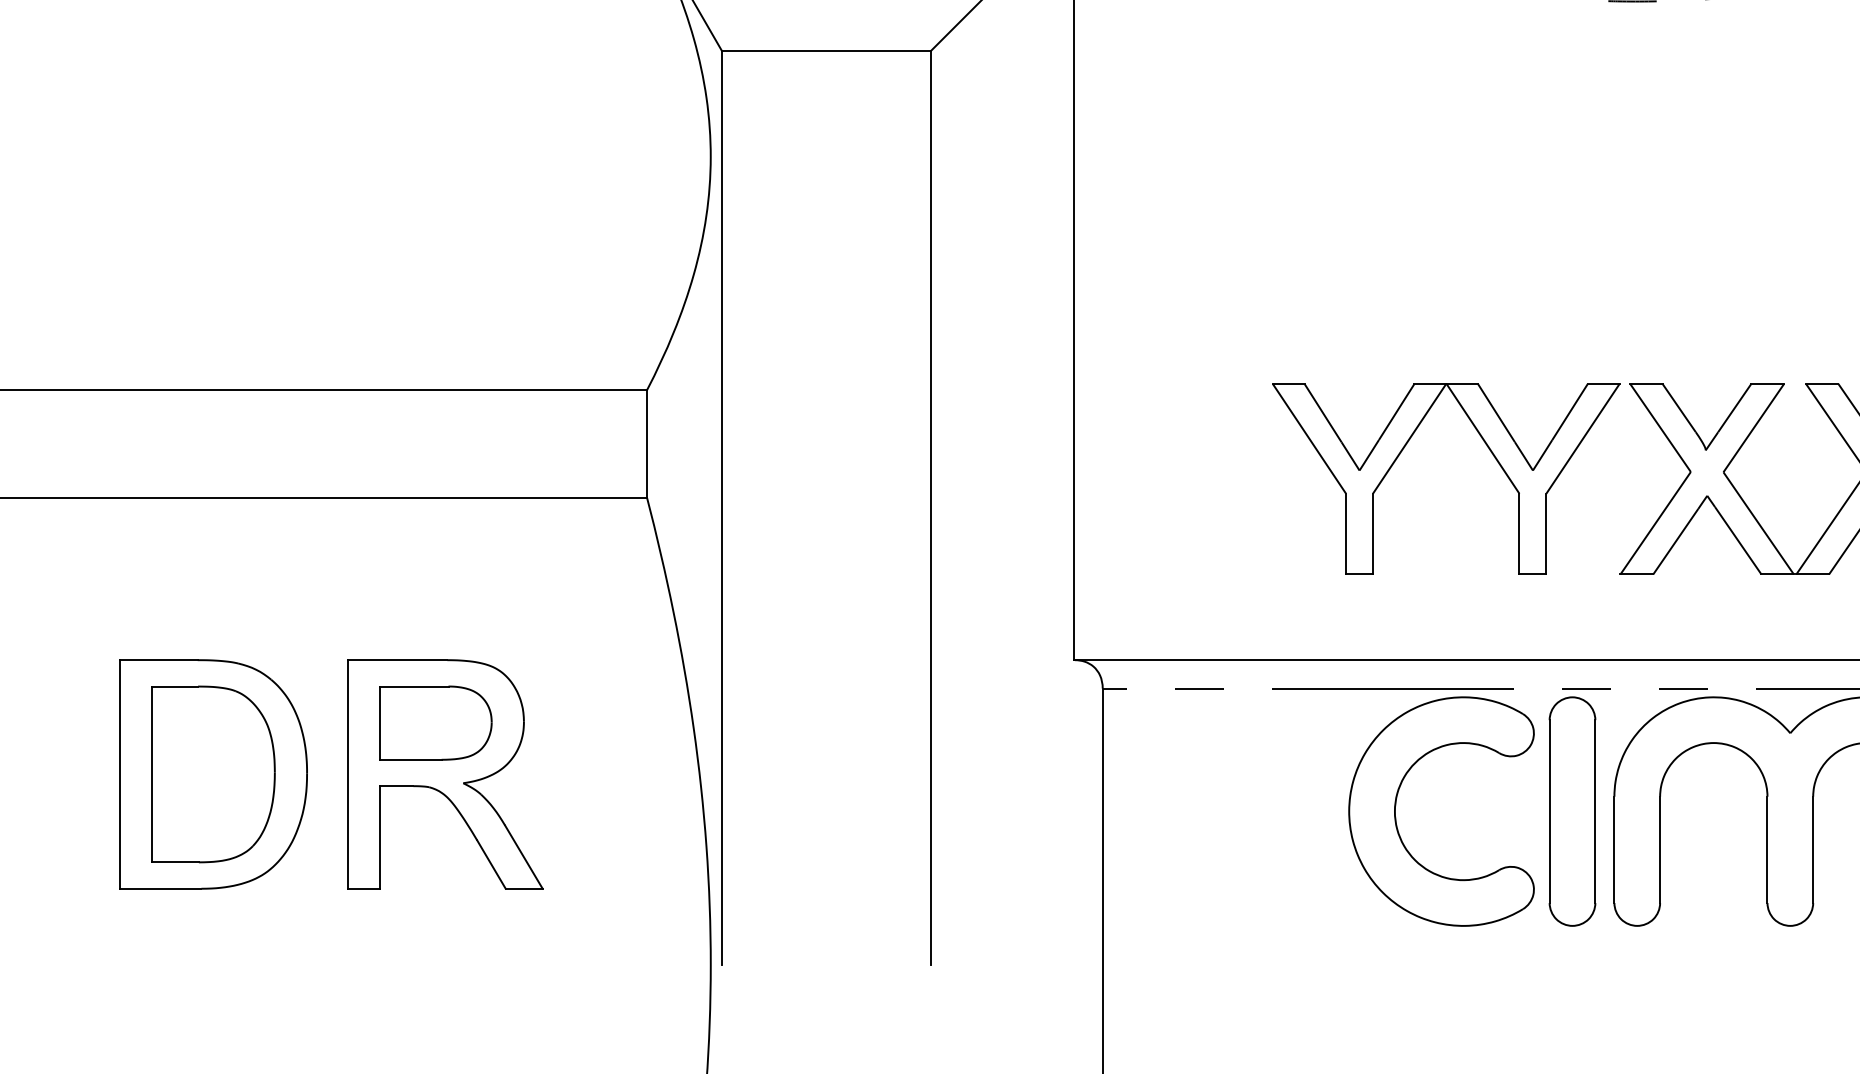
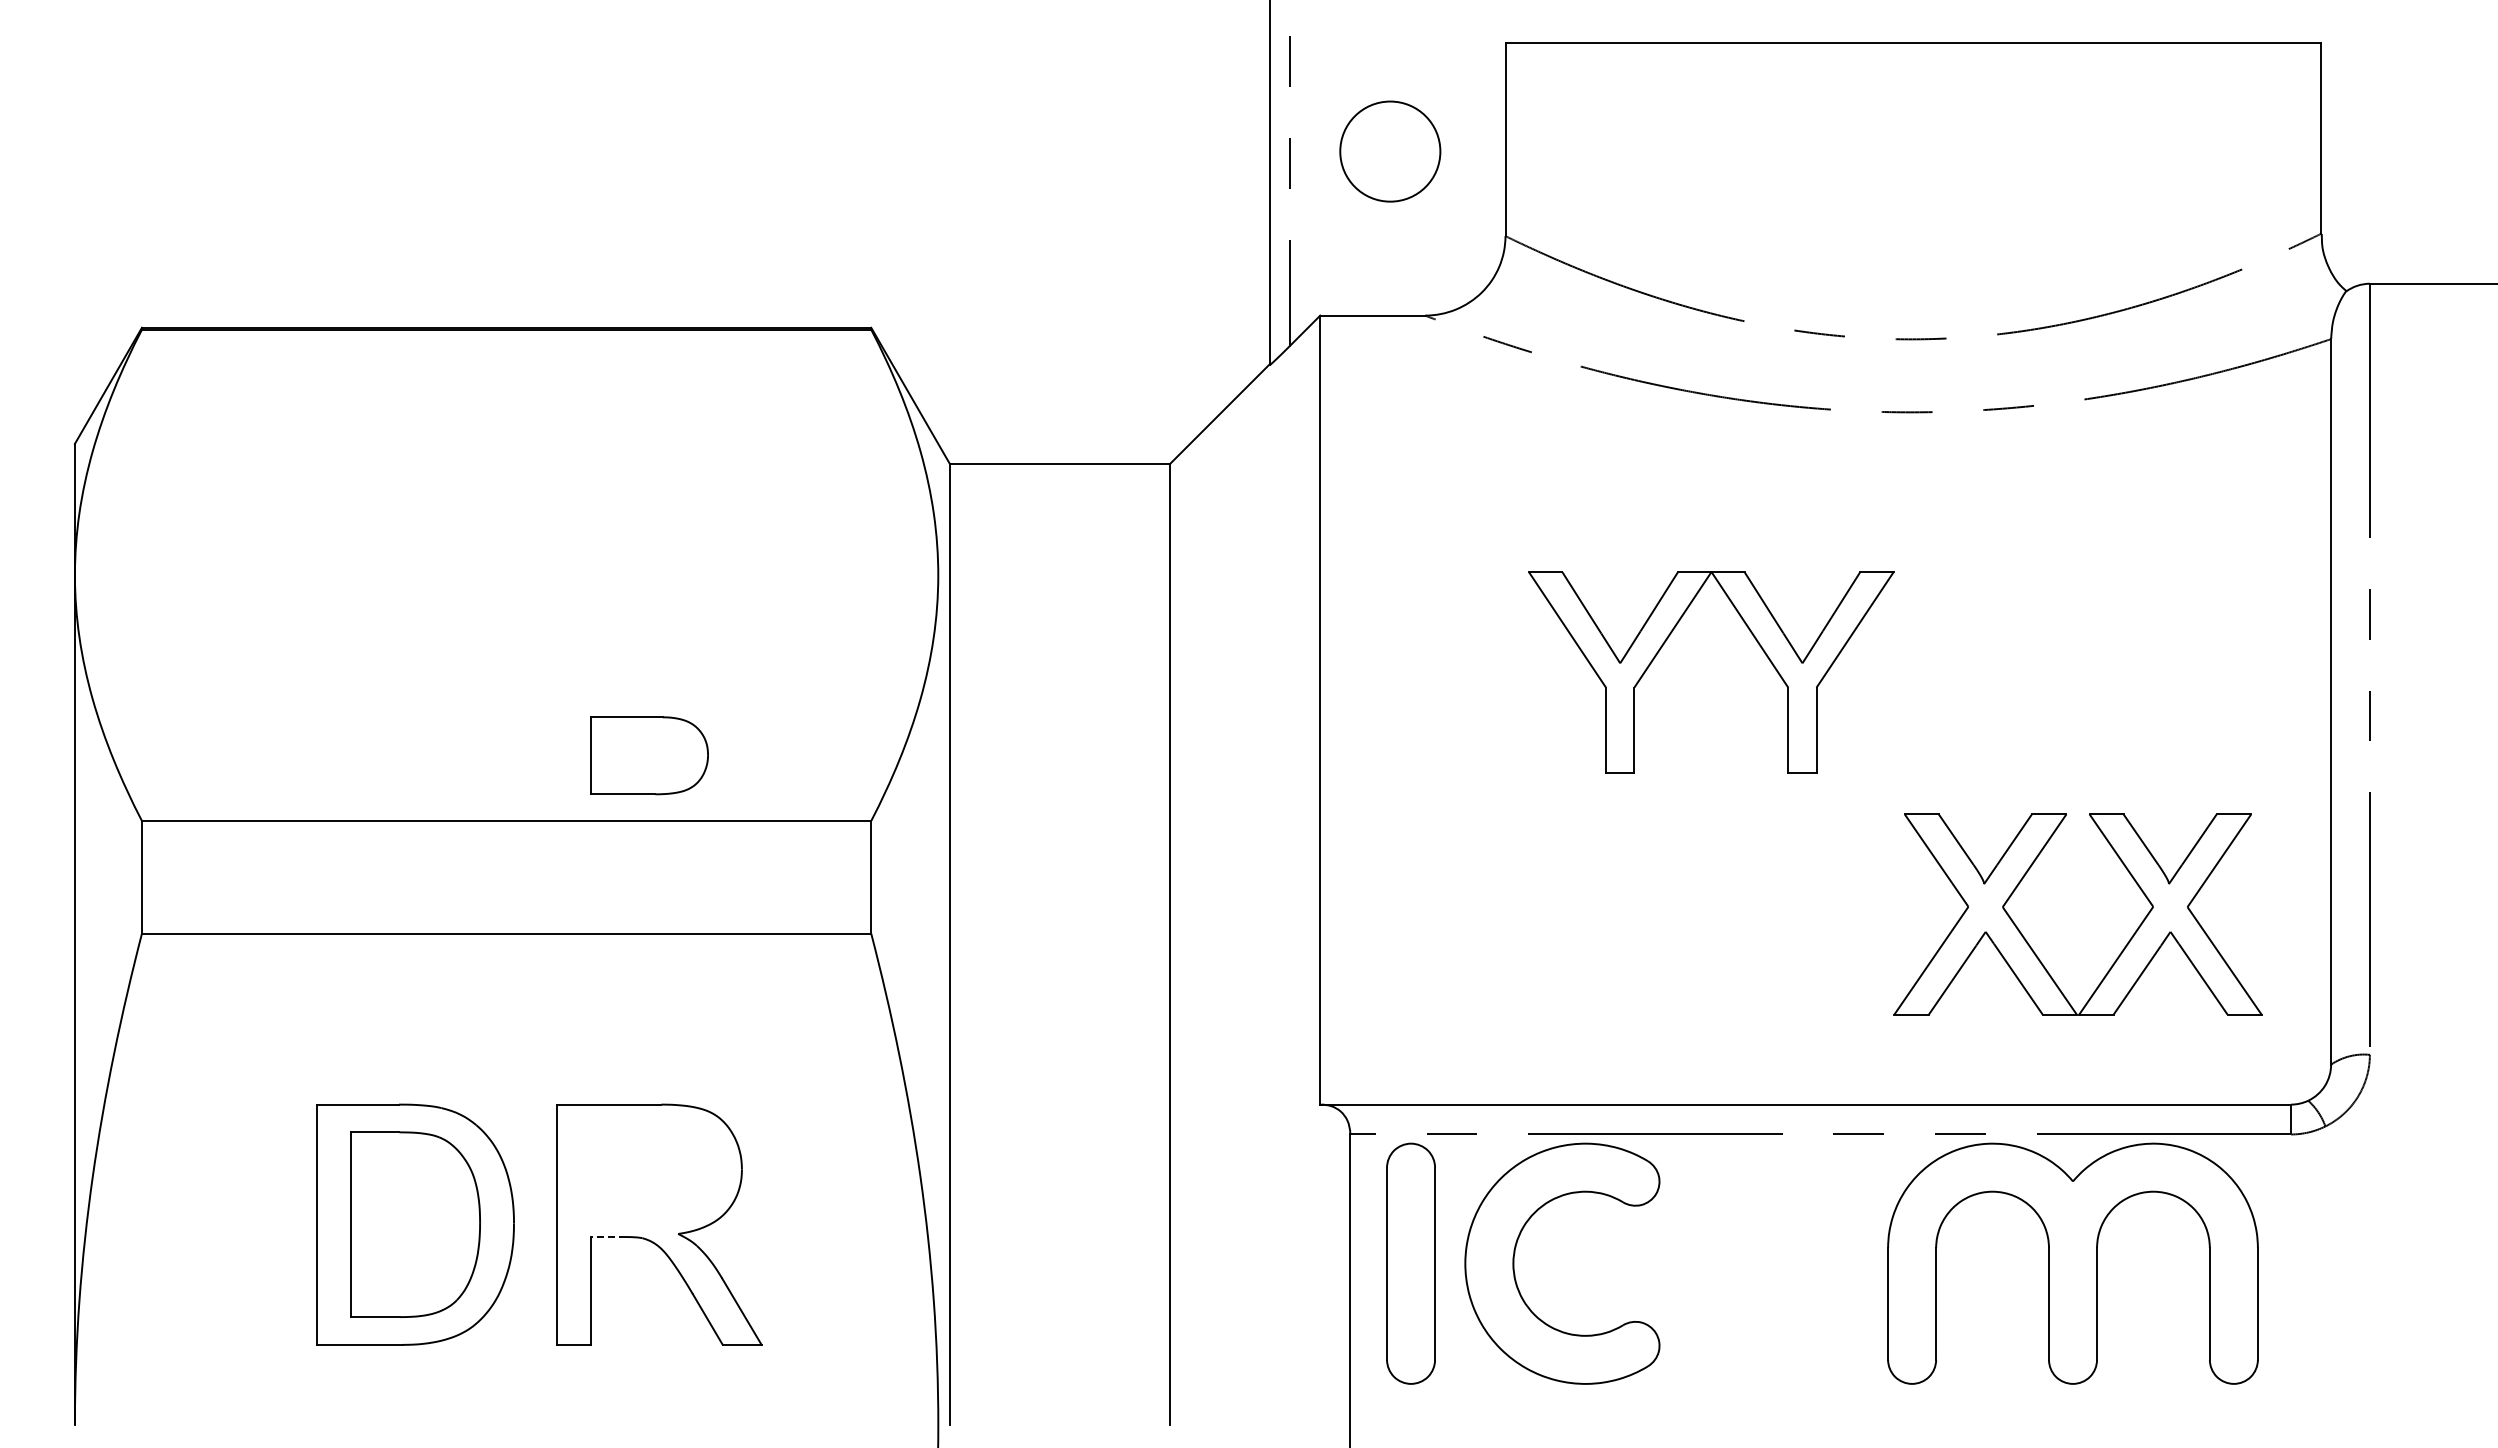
part: (1490, 451) -> (1757, 643), moved
part: (436, 722) -> (649, 755), moved
line: (396, 786) -> (607, 1237), solid -> dashed
part: (1395, 811) -> (1514, 1263), moved
part: (1571, 811) -> (1410, 1263), moved

